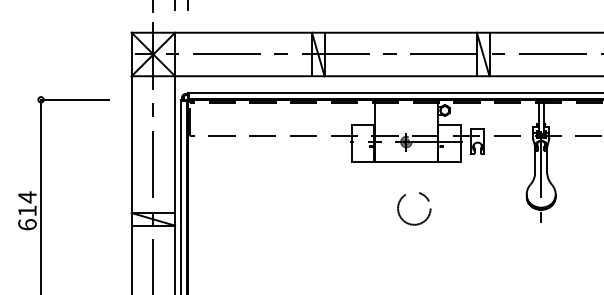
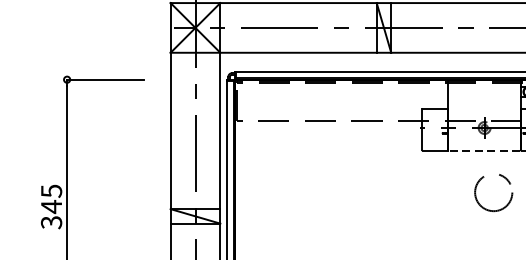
line: (405, 161) -> (483, 150), solid -> dashed
circle: (414, 208) -> (493, 192), moved
text: (27, 210) -> (51, 206), 614 -> 345

